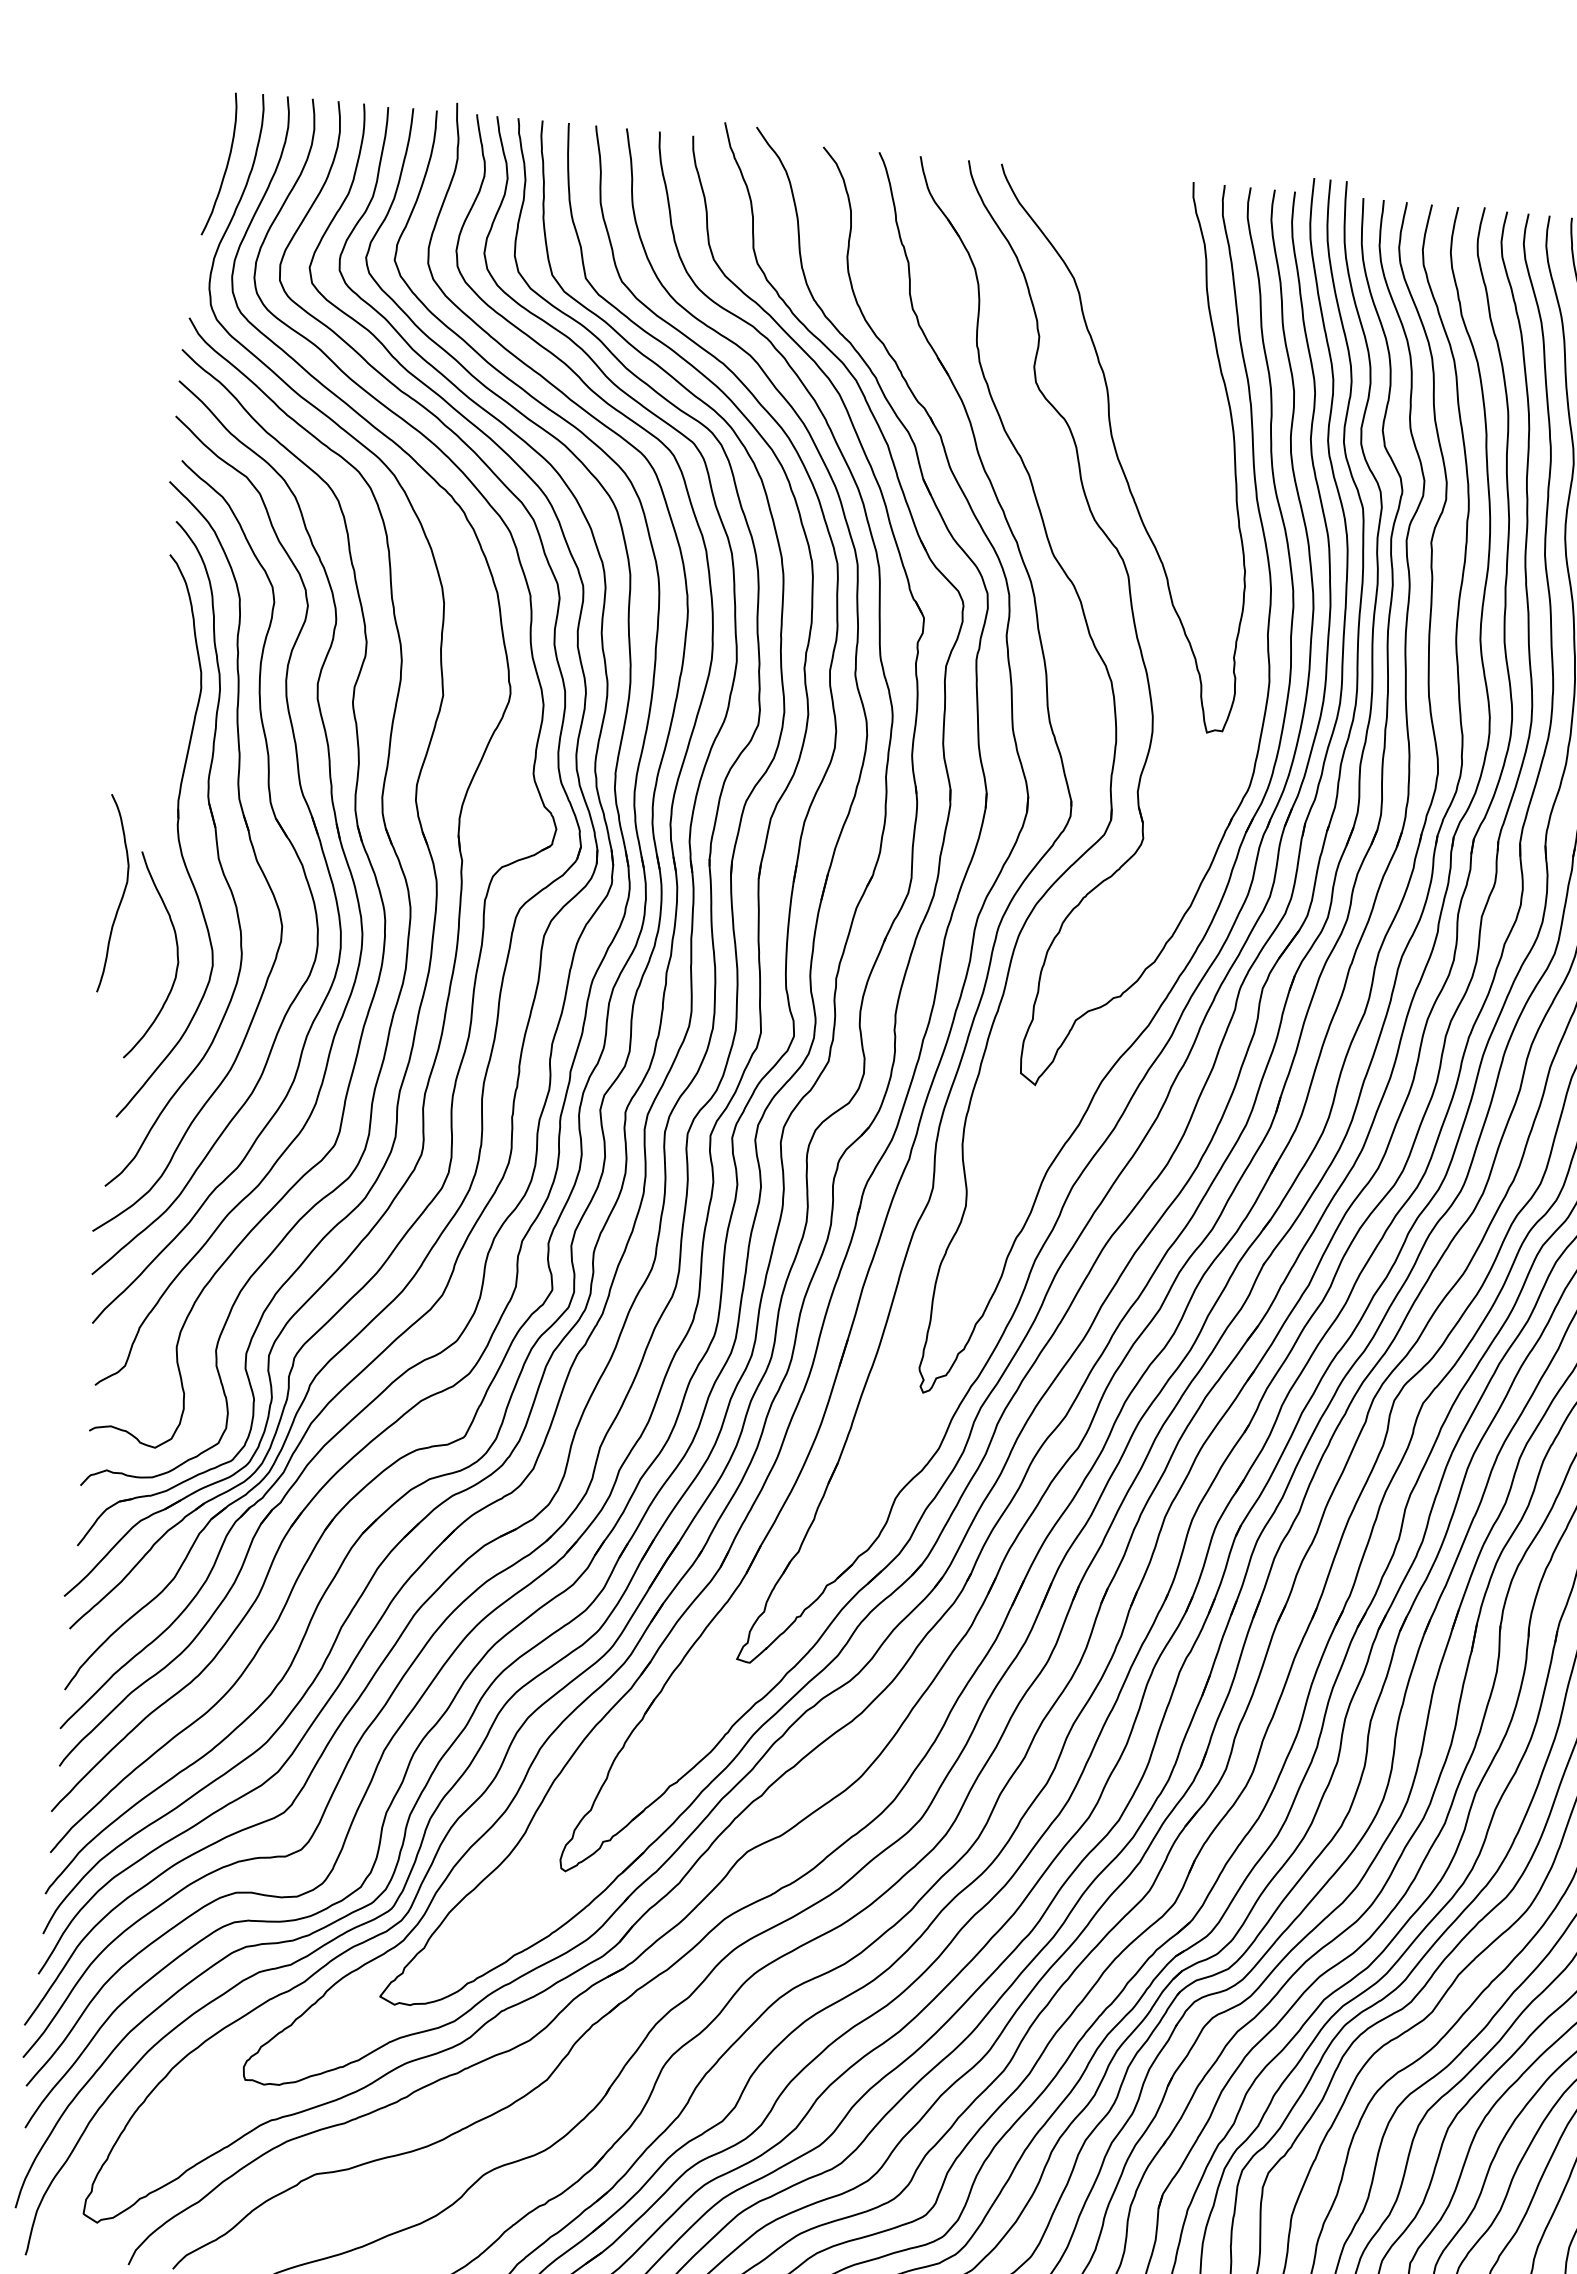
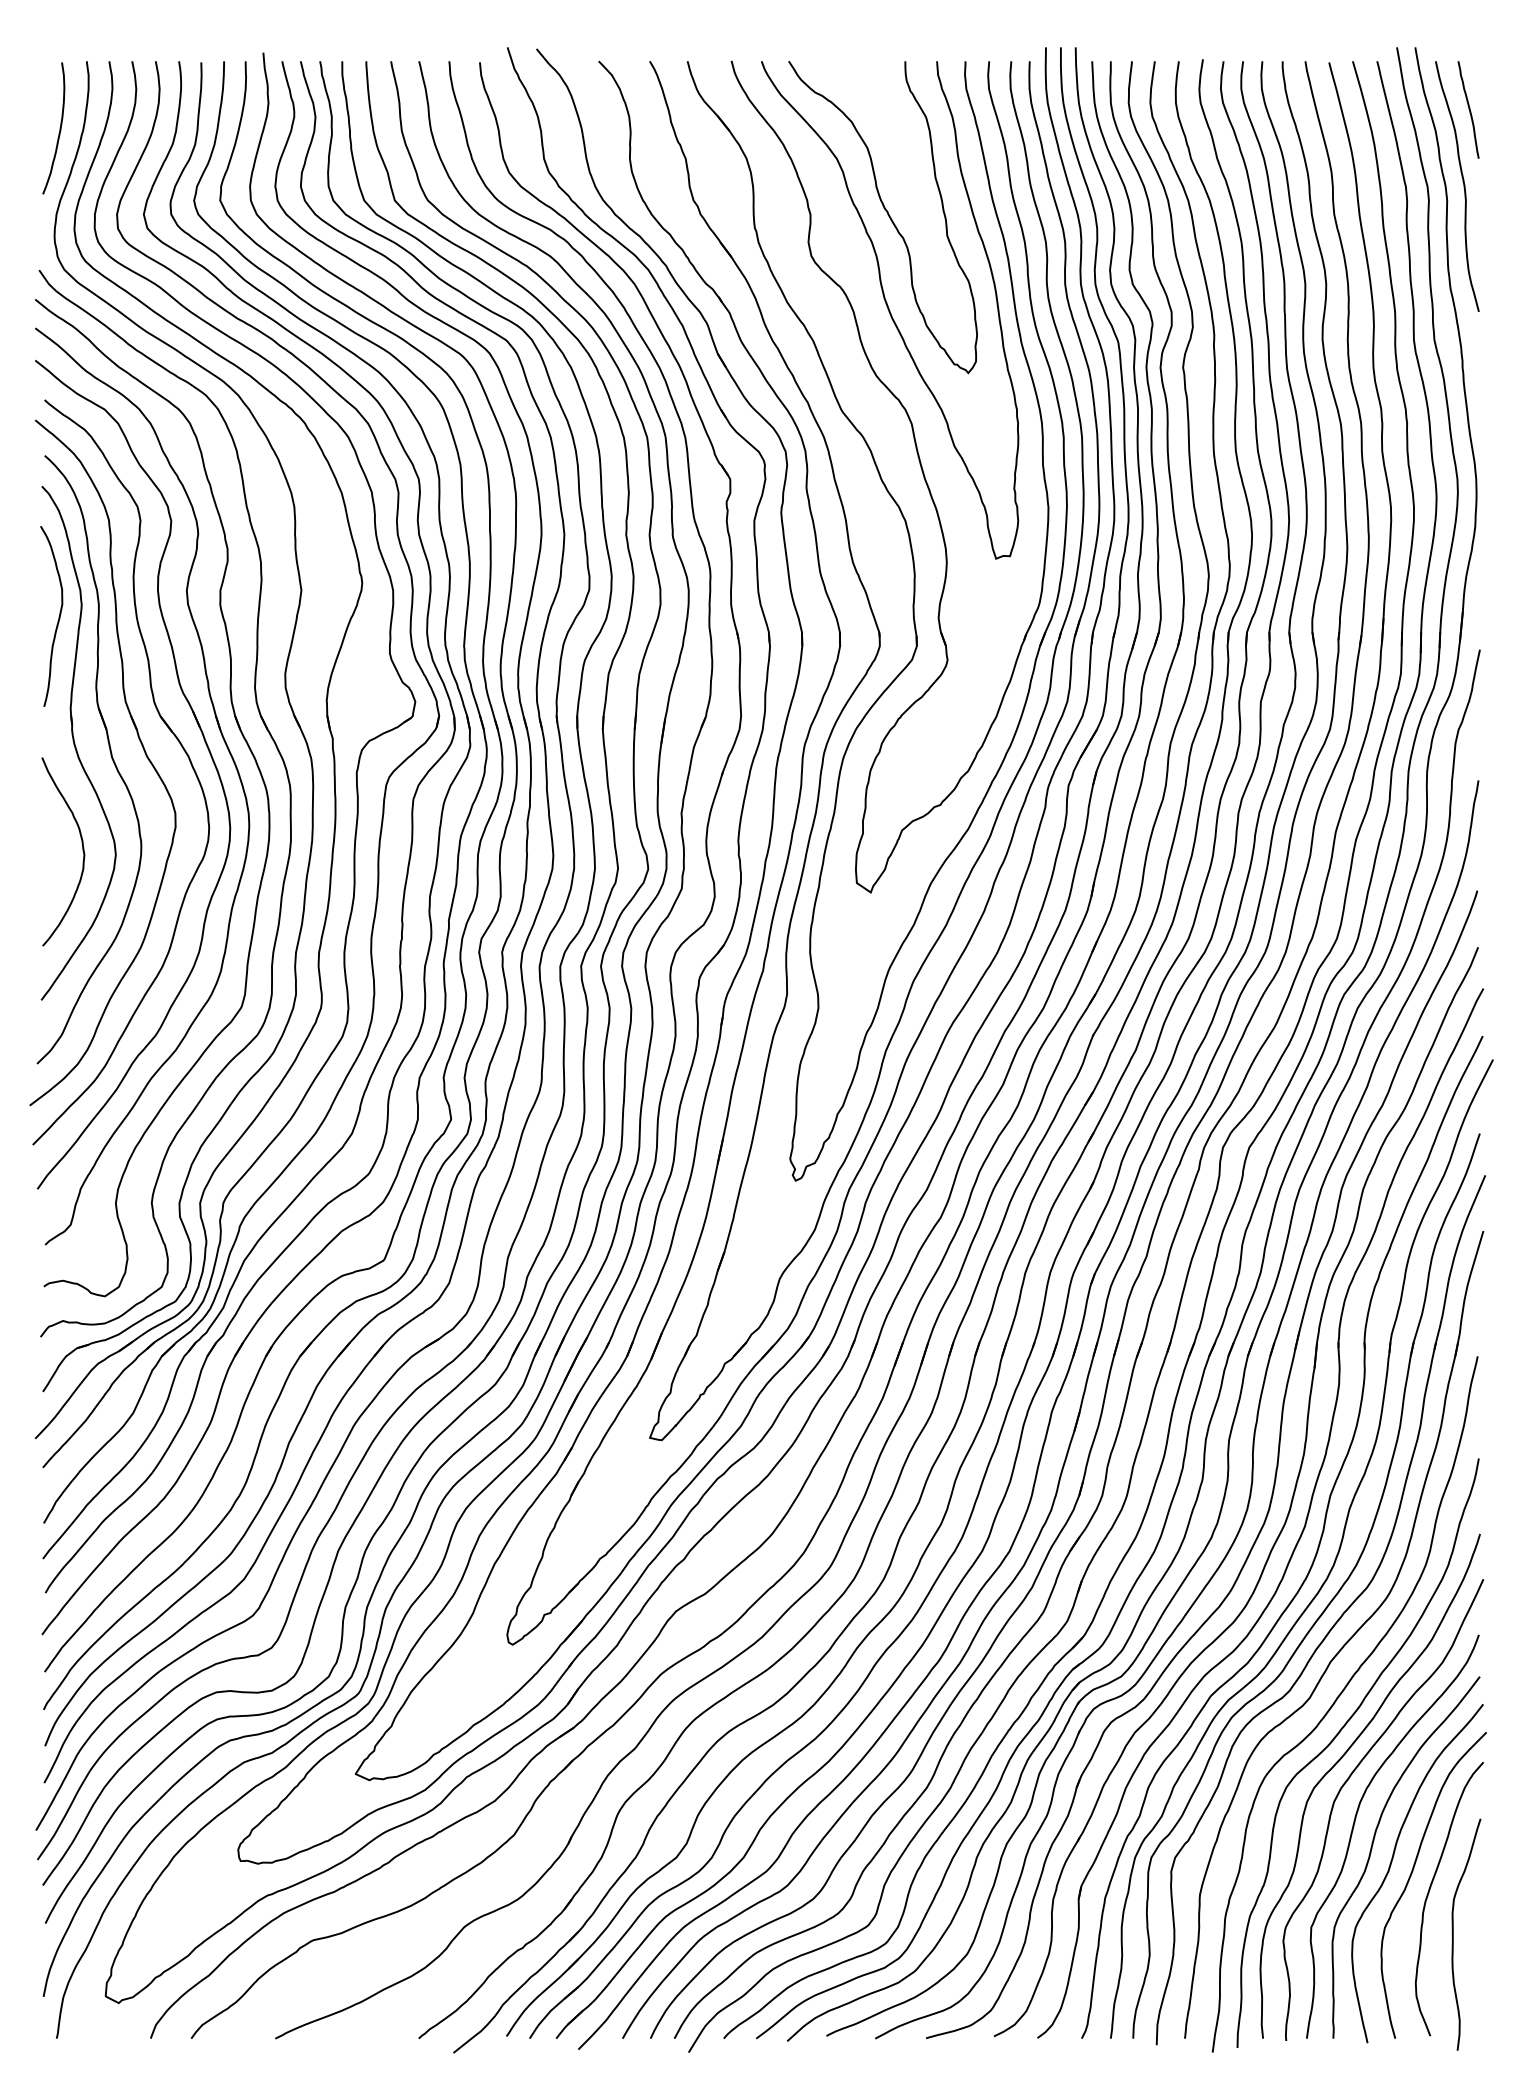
curve: (1123, 344) -> (887, 214), added
curve: (121, 894) -> (58, 616), moved

